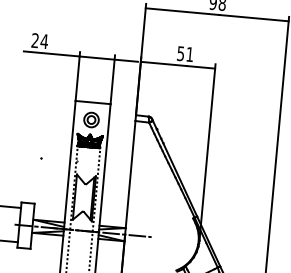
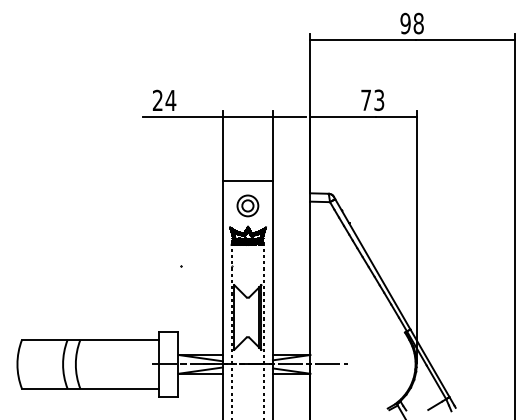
text: (185, 53) -> (372, 99), 51 -> 73

